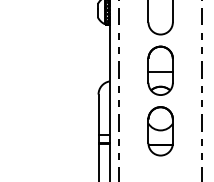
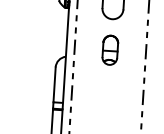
part: (160, 70) -> (110, 50), size x0.7
part: (160, 131) -> (106, 102), removed

